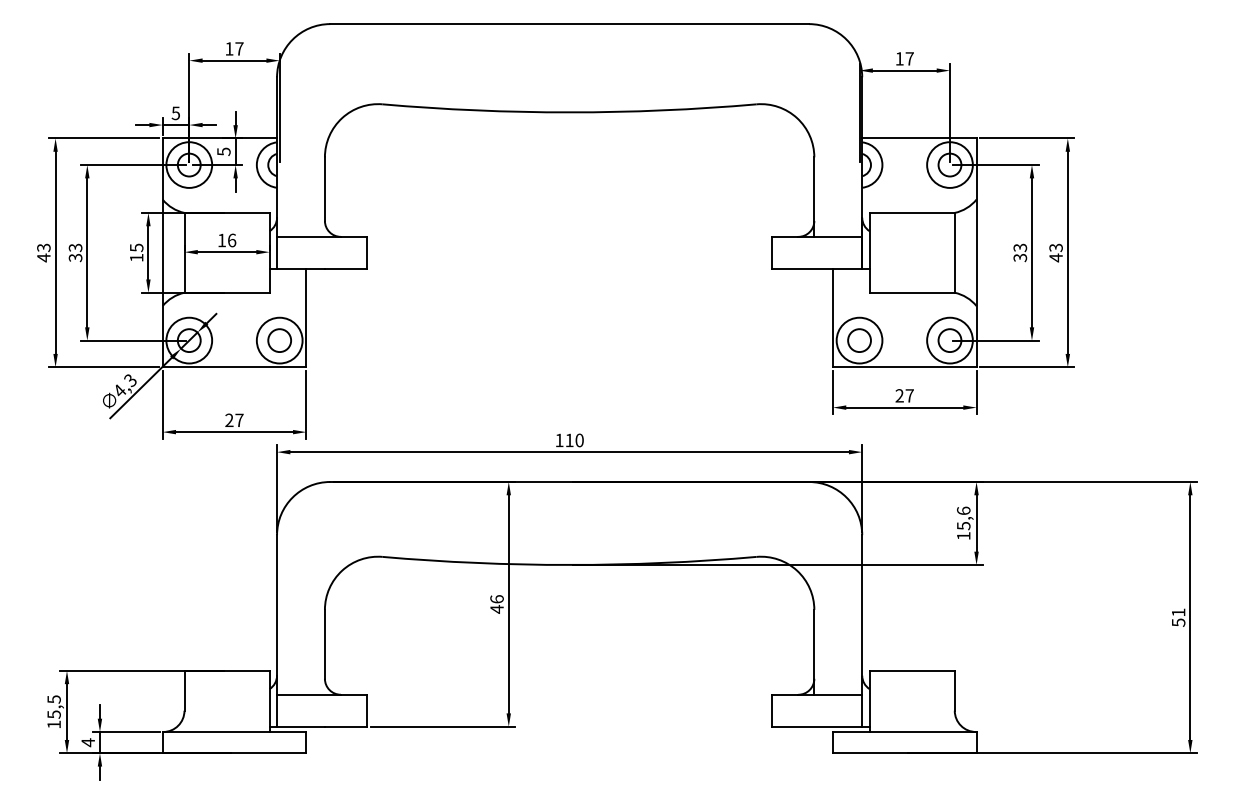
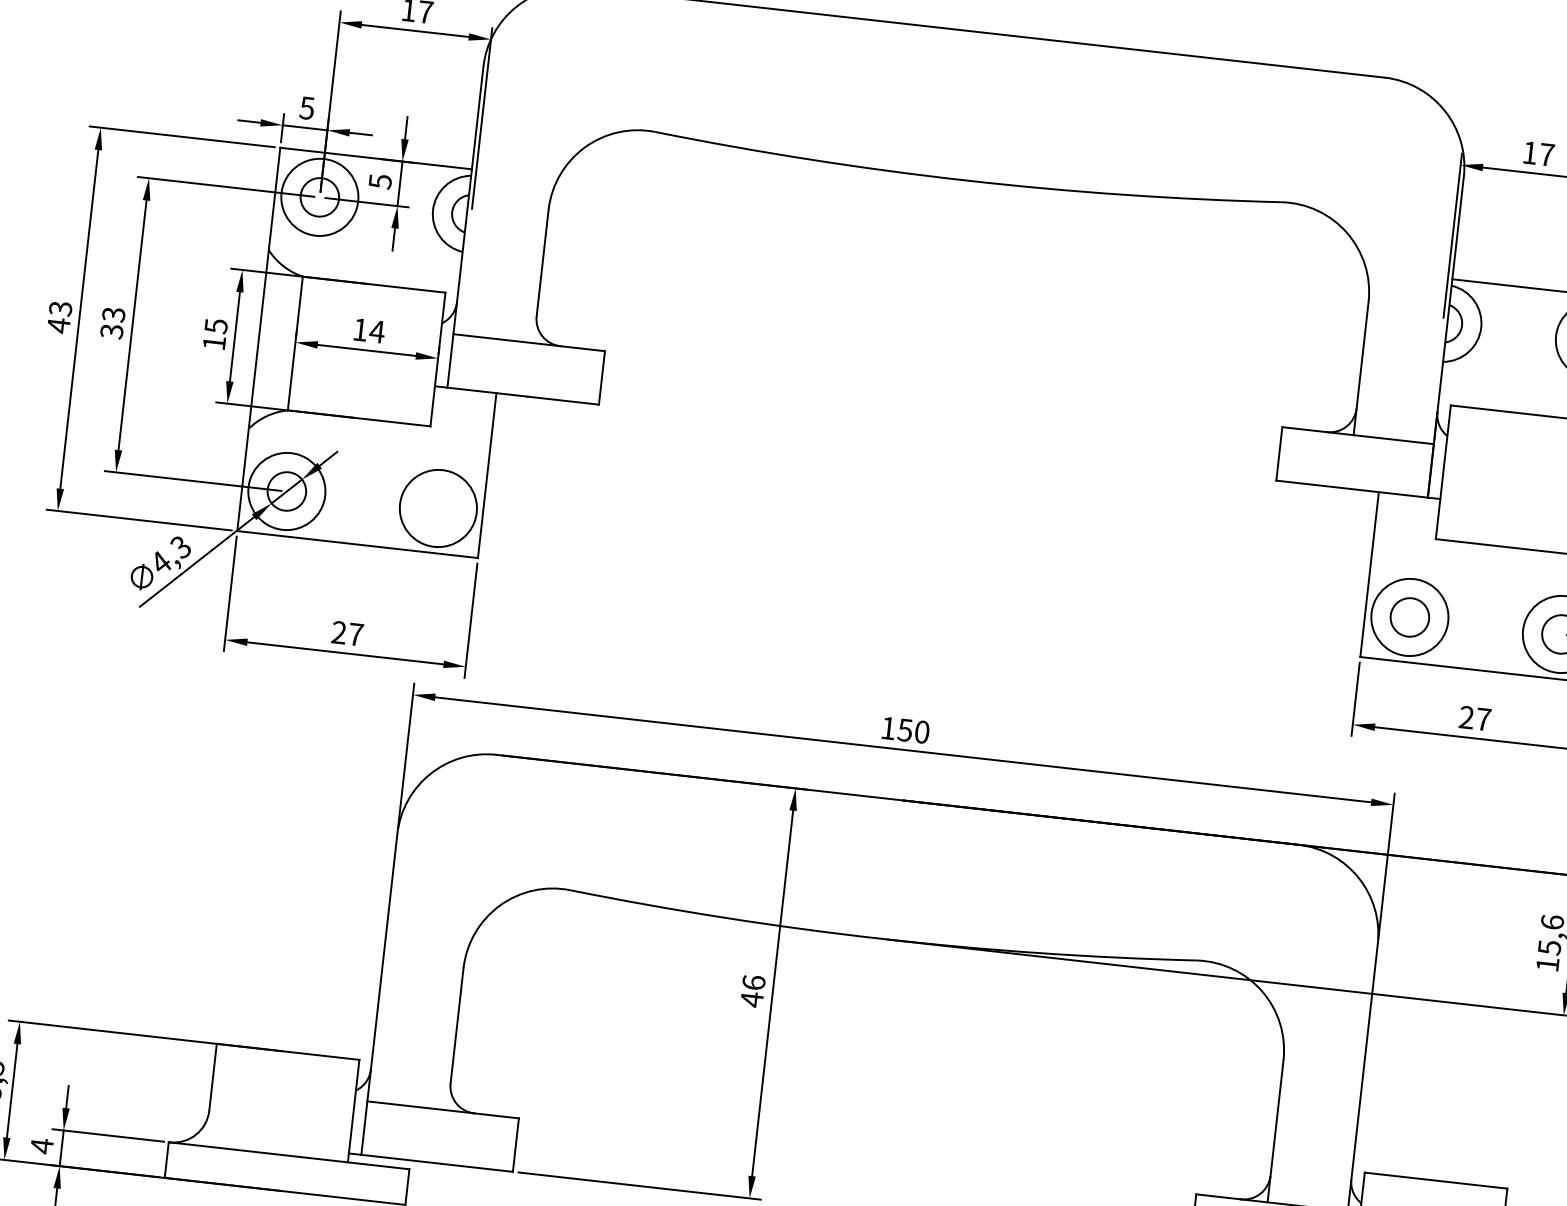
text: (231, 240) -> (376, 331), 16 -> 14
circle: (279, 340) -> (438, 508), removed
text: (569, 440) -> (905, 730), 110 -> 150

